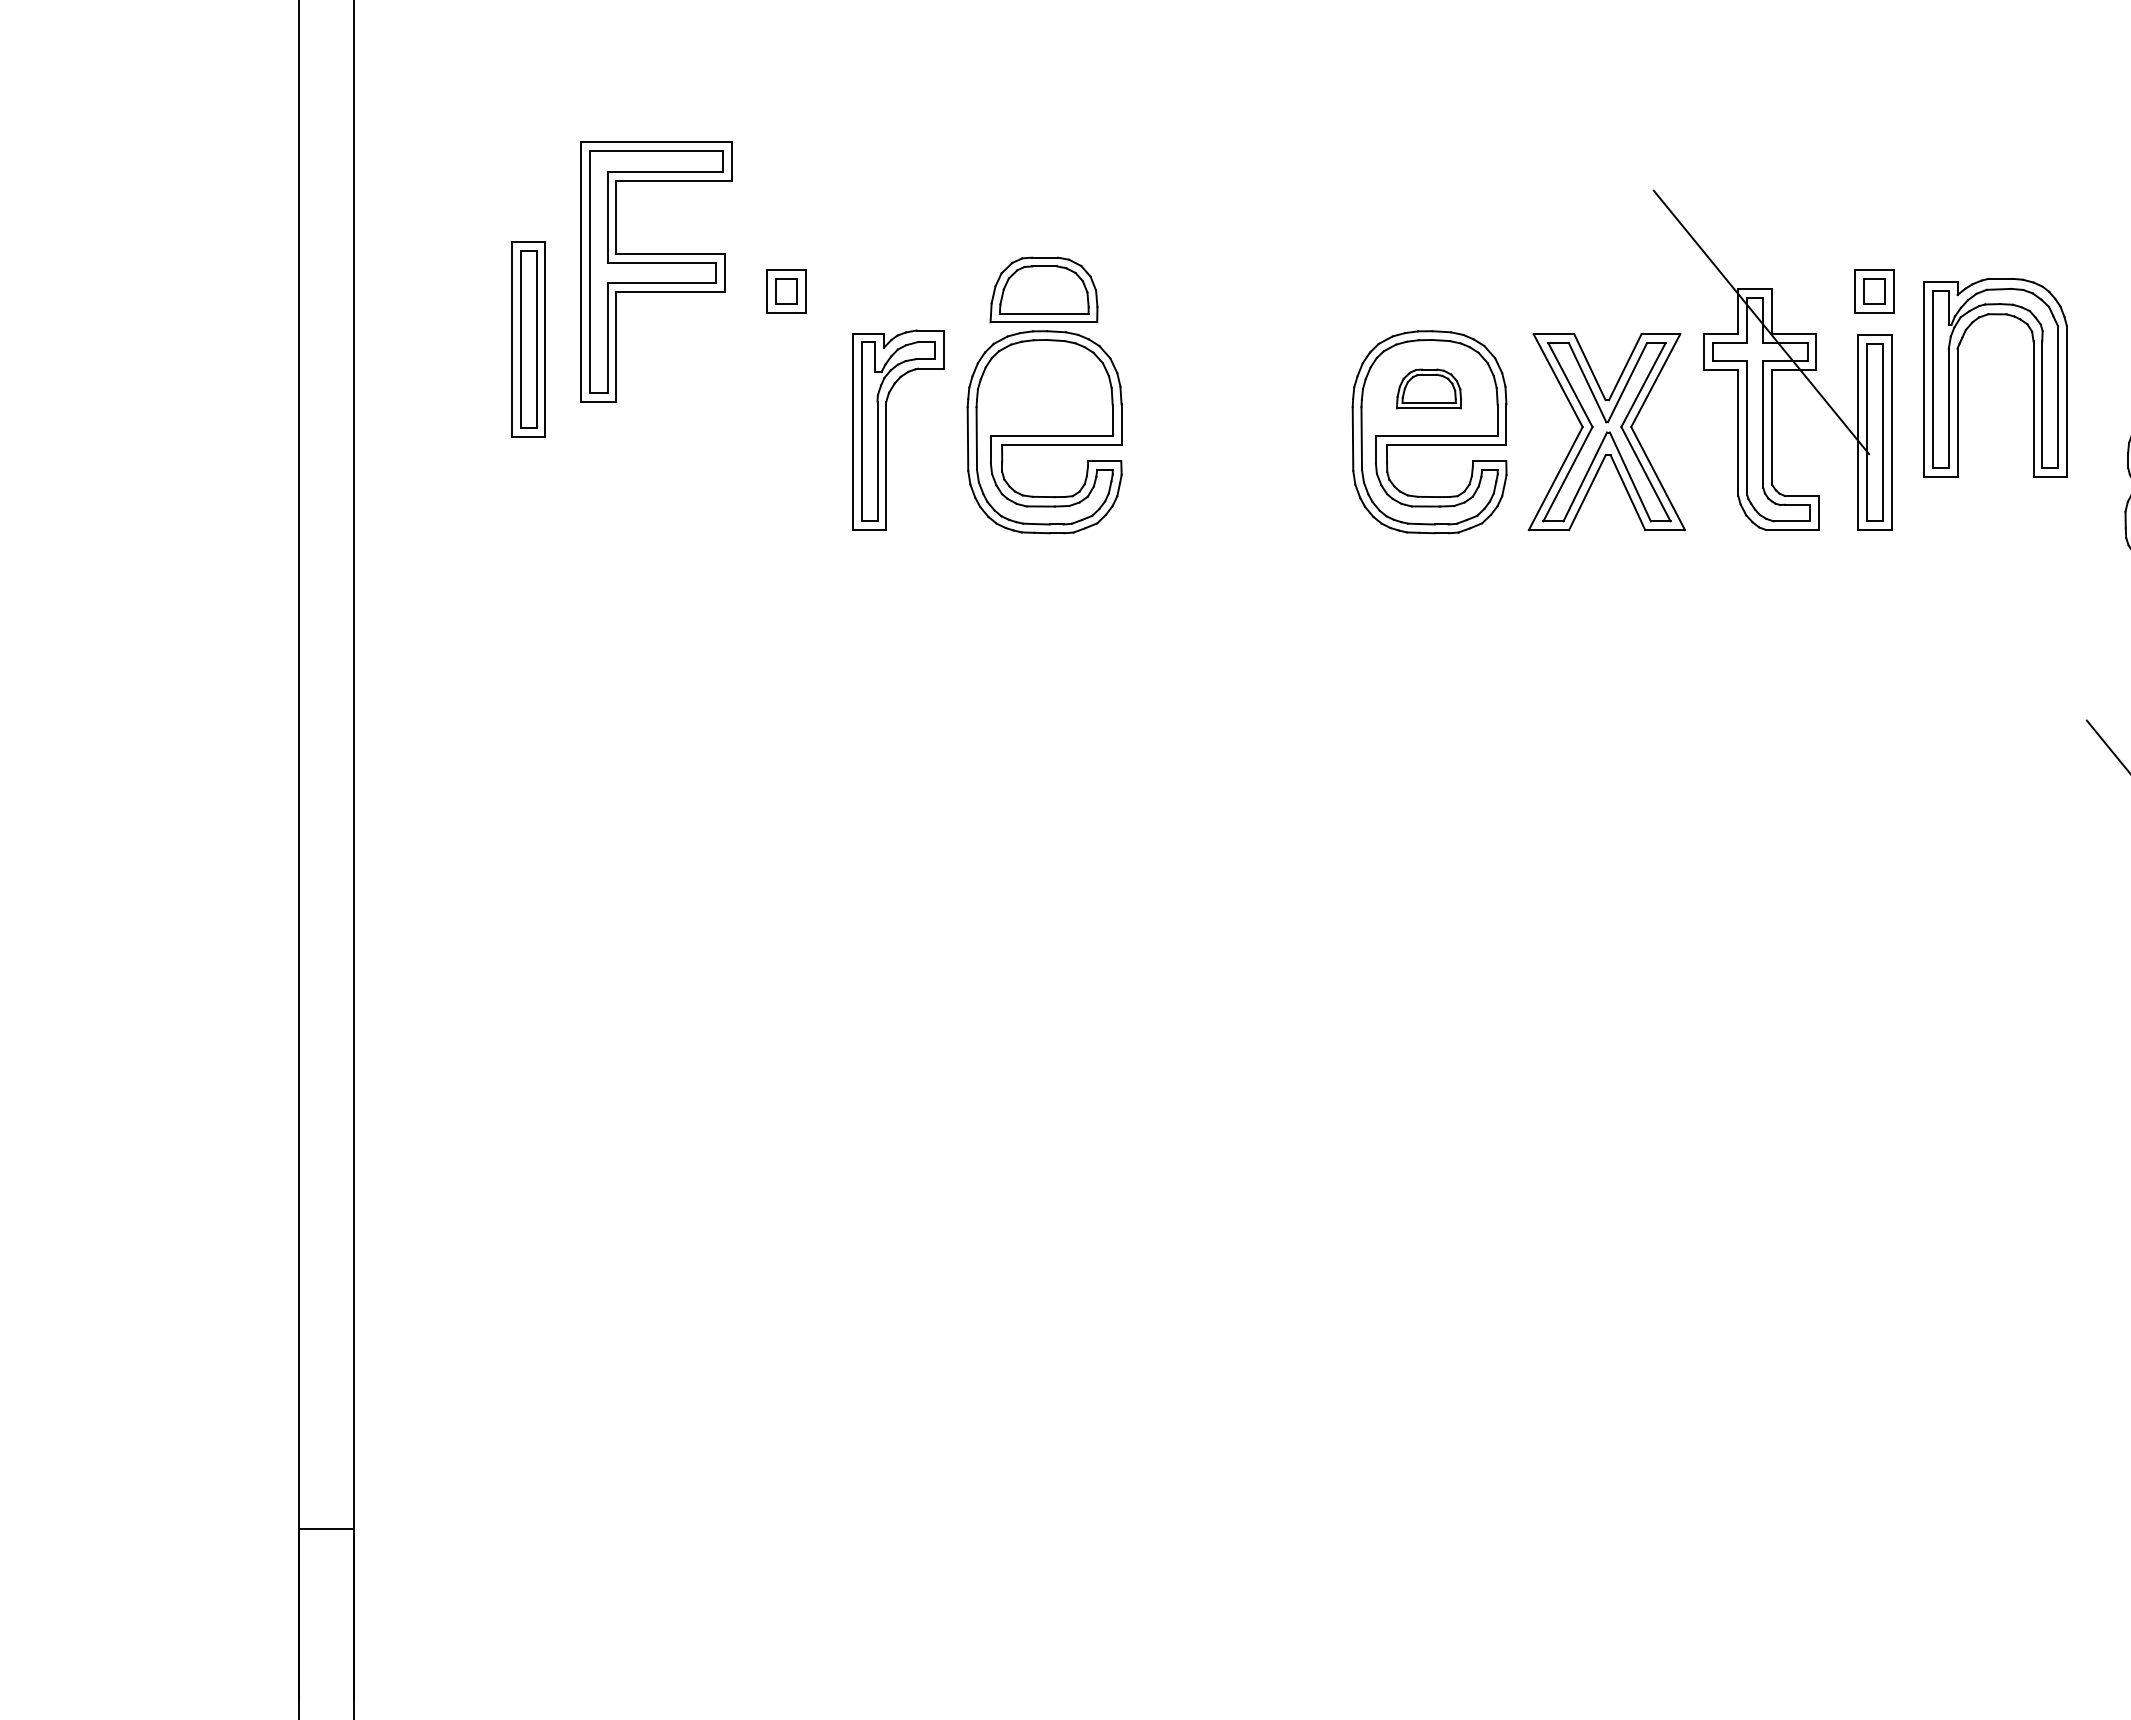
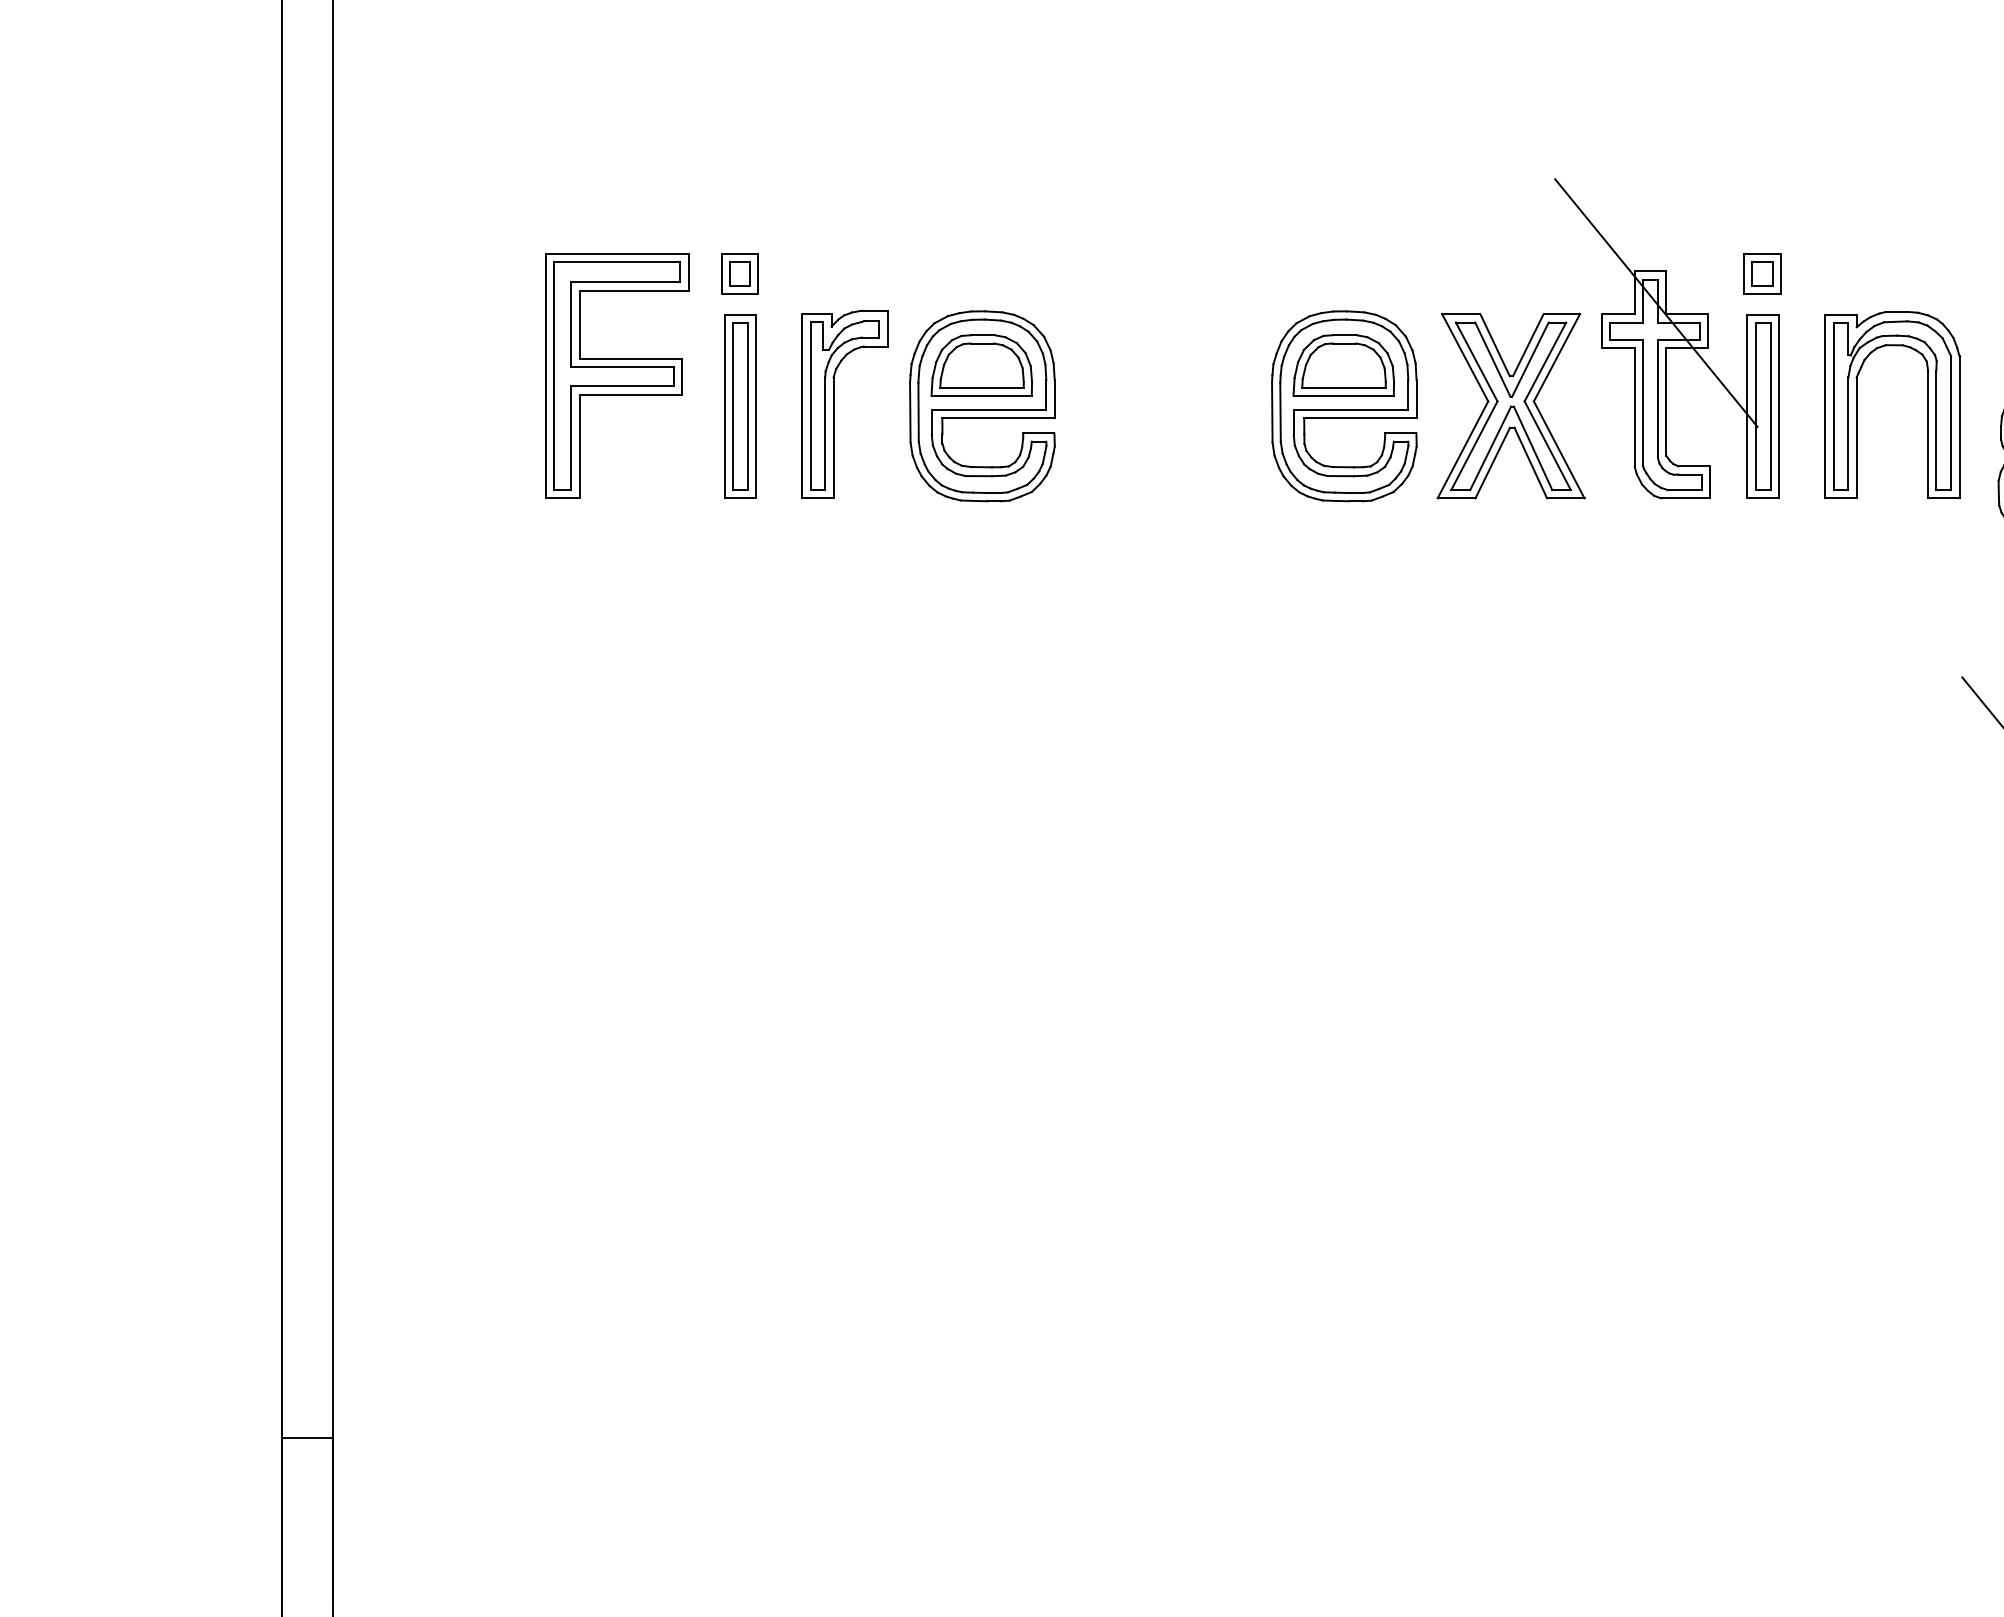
part: (656, 271) -> (617, 375), moved
part: (1043, 289) -> (981, 365), moved
part: (528, 339) -> (740, 406), moved
part: (1958, 377) -> (1857, 404), moved
part: (1428, 388) -> (1343, 365), size x1.67

